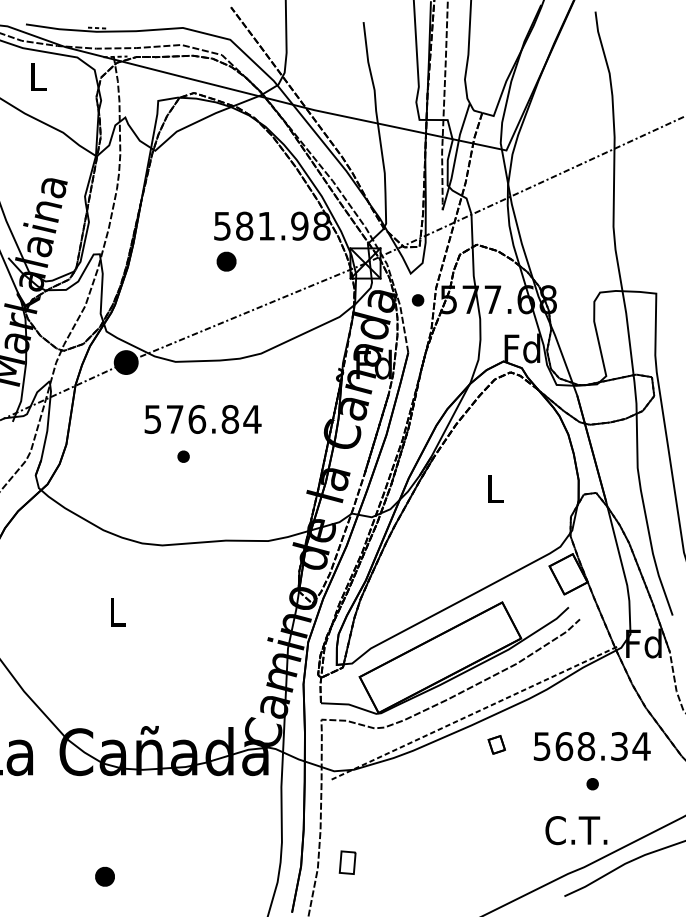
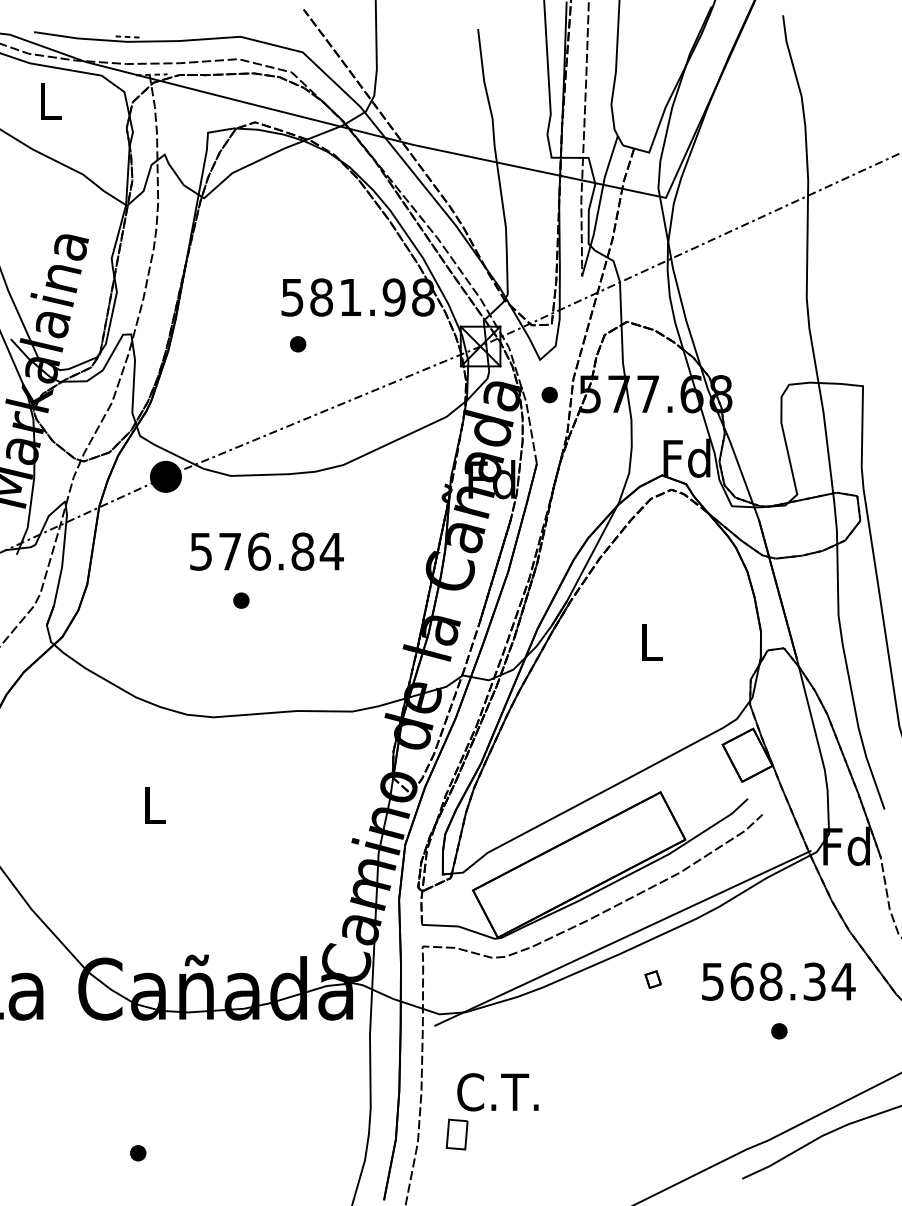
part: (227, 261) -> (298, 344), size x0.62
line: (473, 713) -> (622, 938), dashed -> solid
part: (496, 744) -> (652, 979), size x0.71
text: (576, 830) -> (497, 1092), moved
part: (105, 877) -> (138, 1153), size x0.62

